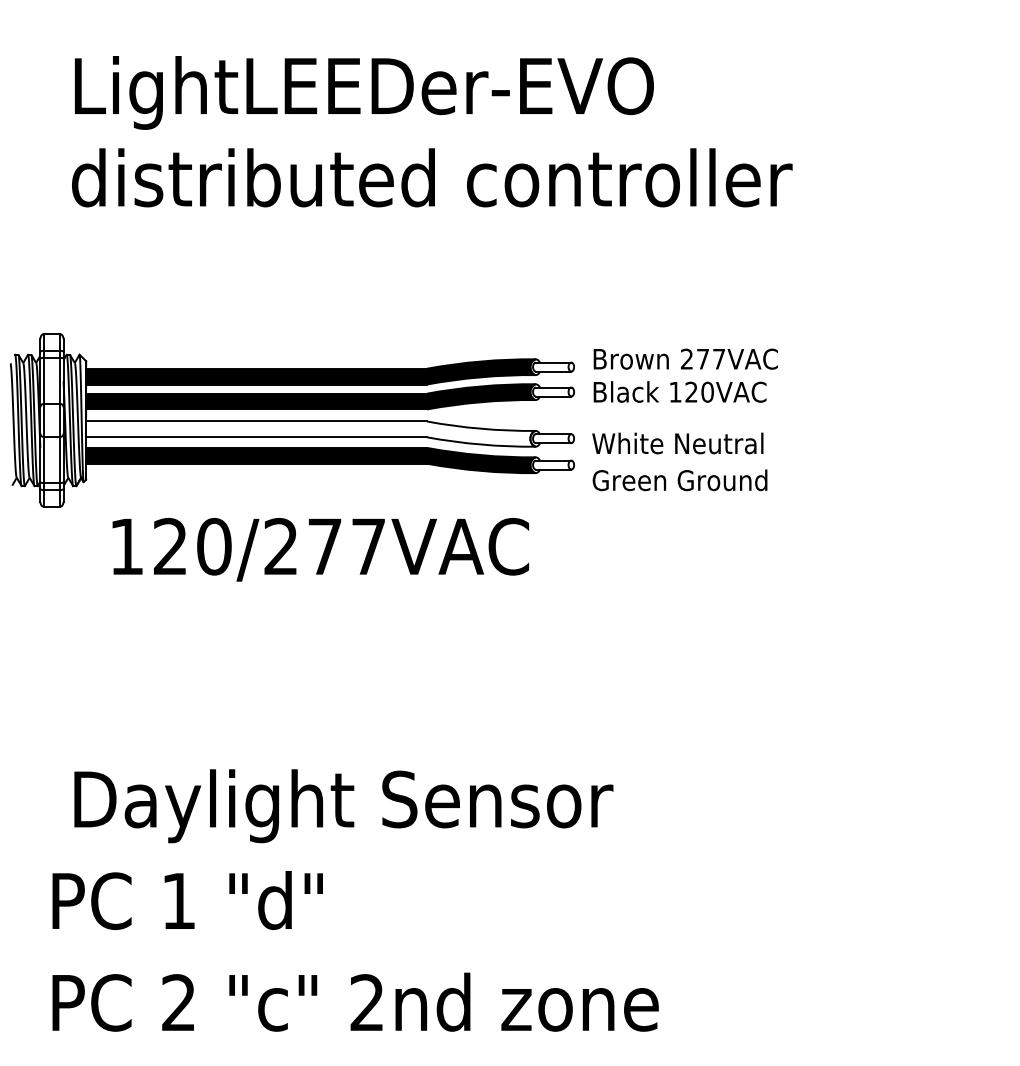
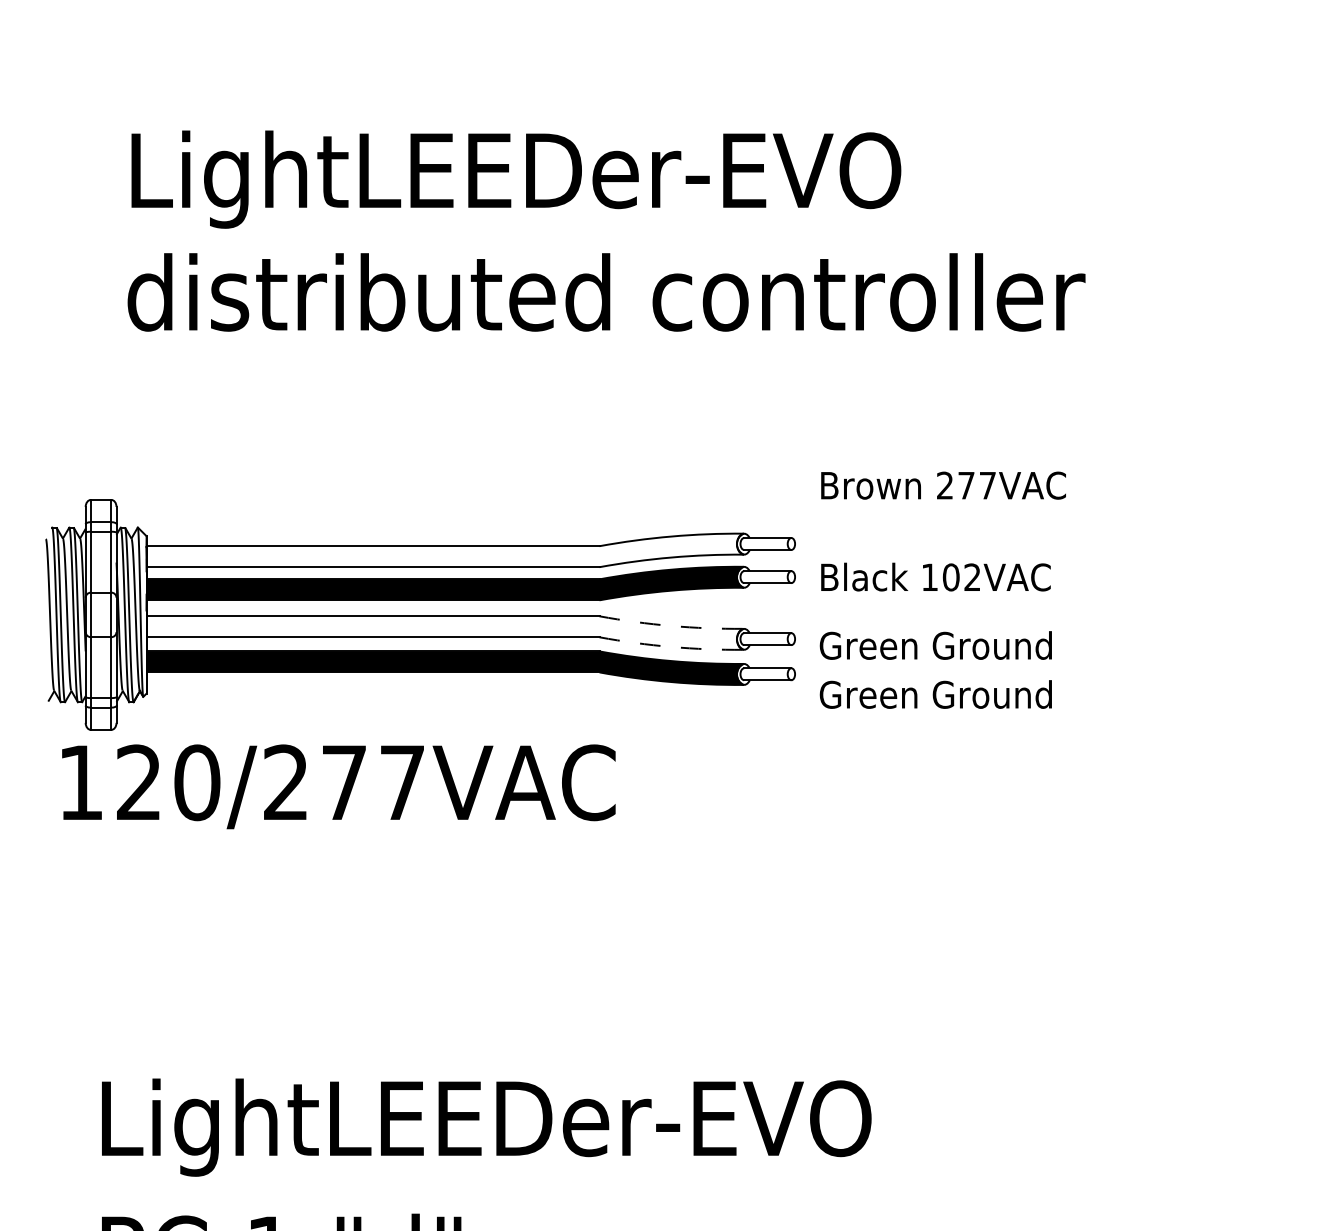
text: (685, 358) -> (943, 484), moved
fill: (310, 371) -> (444, 549), removed
text: (699, 391) -> (961, 576), 120VAC -> 102VAC
arc: (481, 428) -> (672, 625), solid -> dashed
text: (679, 443) -> (935, 645), White Neutral -> Green Ground
arc: (481, 444) -> (672, 646), solid -> dashed
text: (320, 549) -> (338, 786), moved
text: (341, 806) -> (485, 1128), Daylight Sensor -> LightLEEDer-EVO

